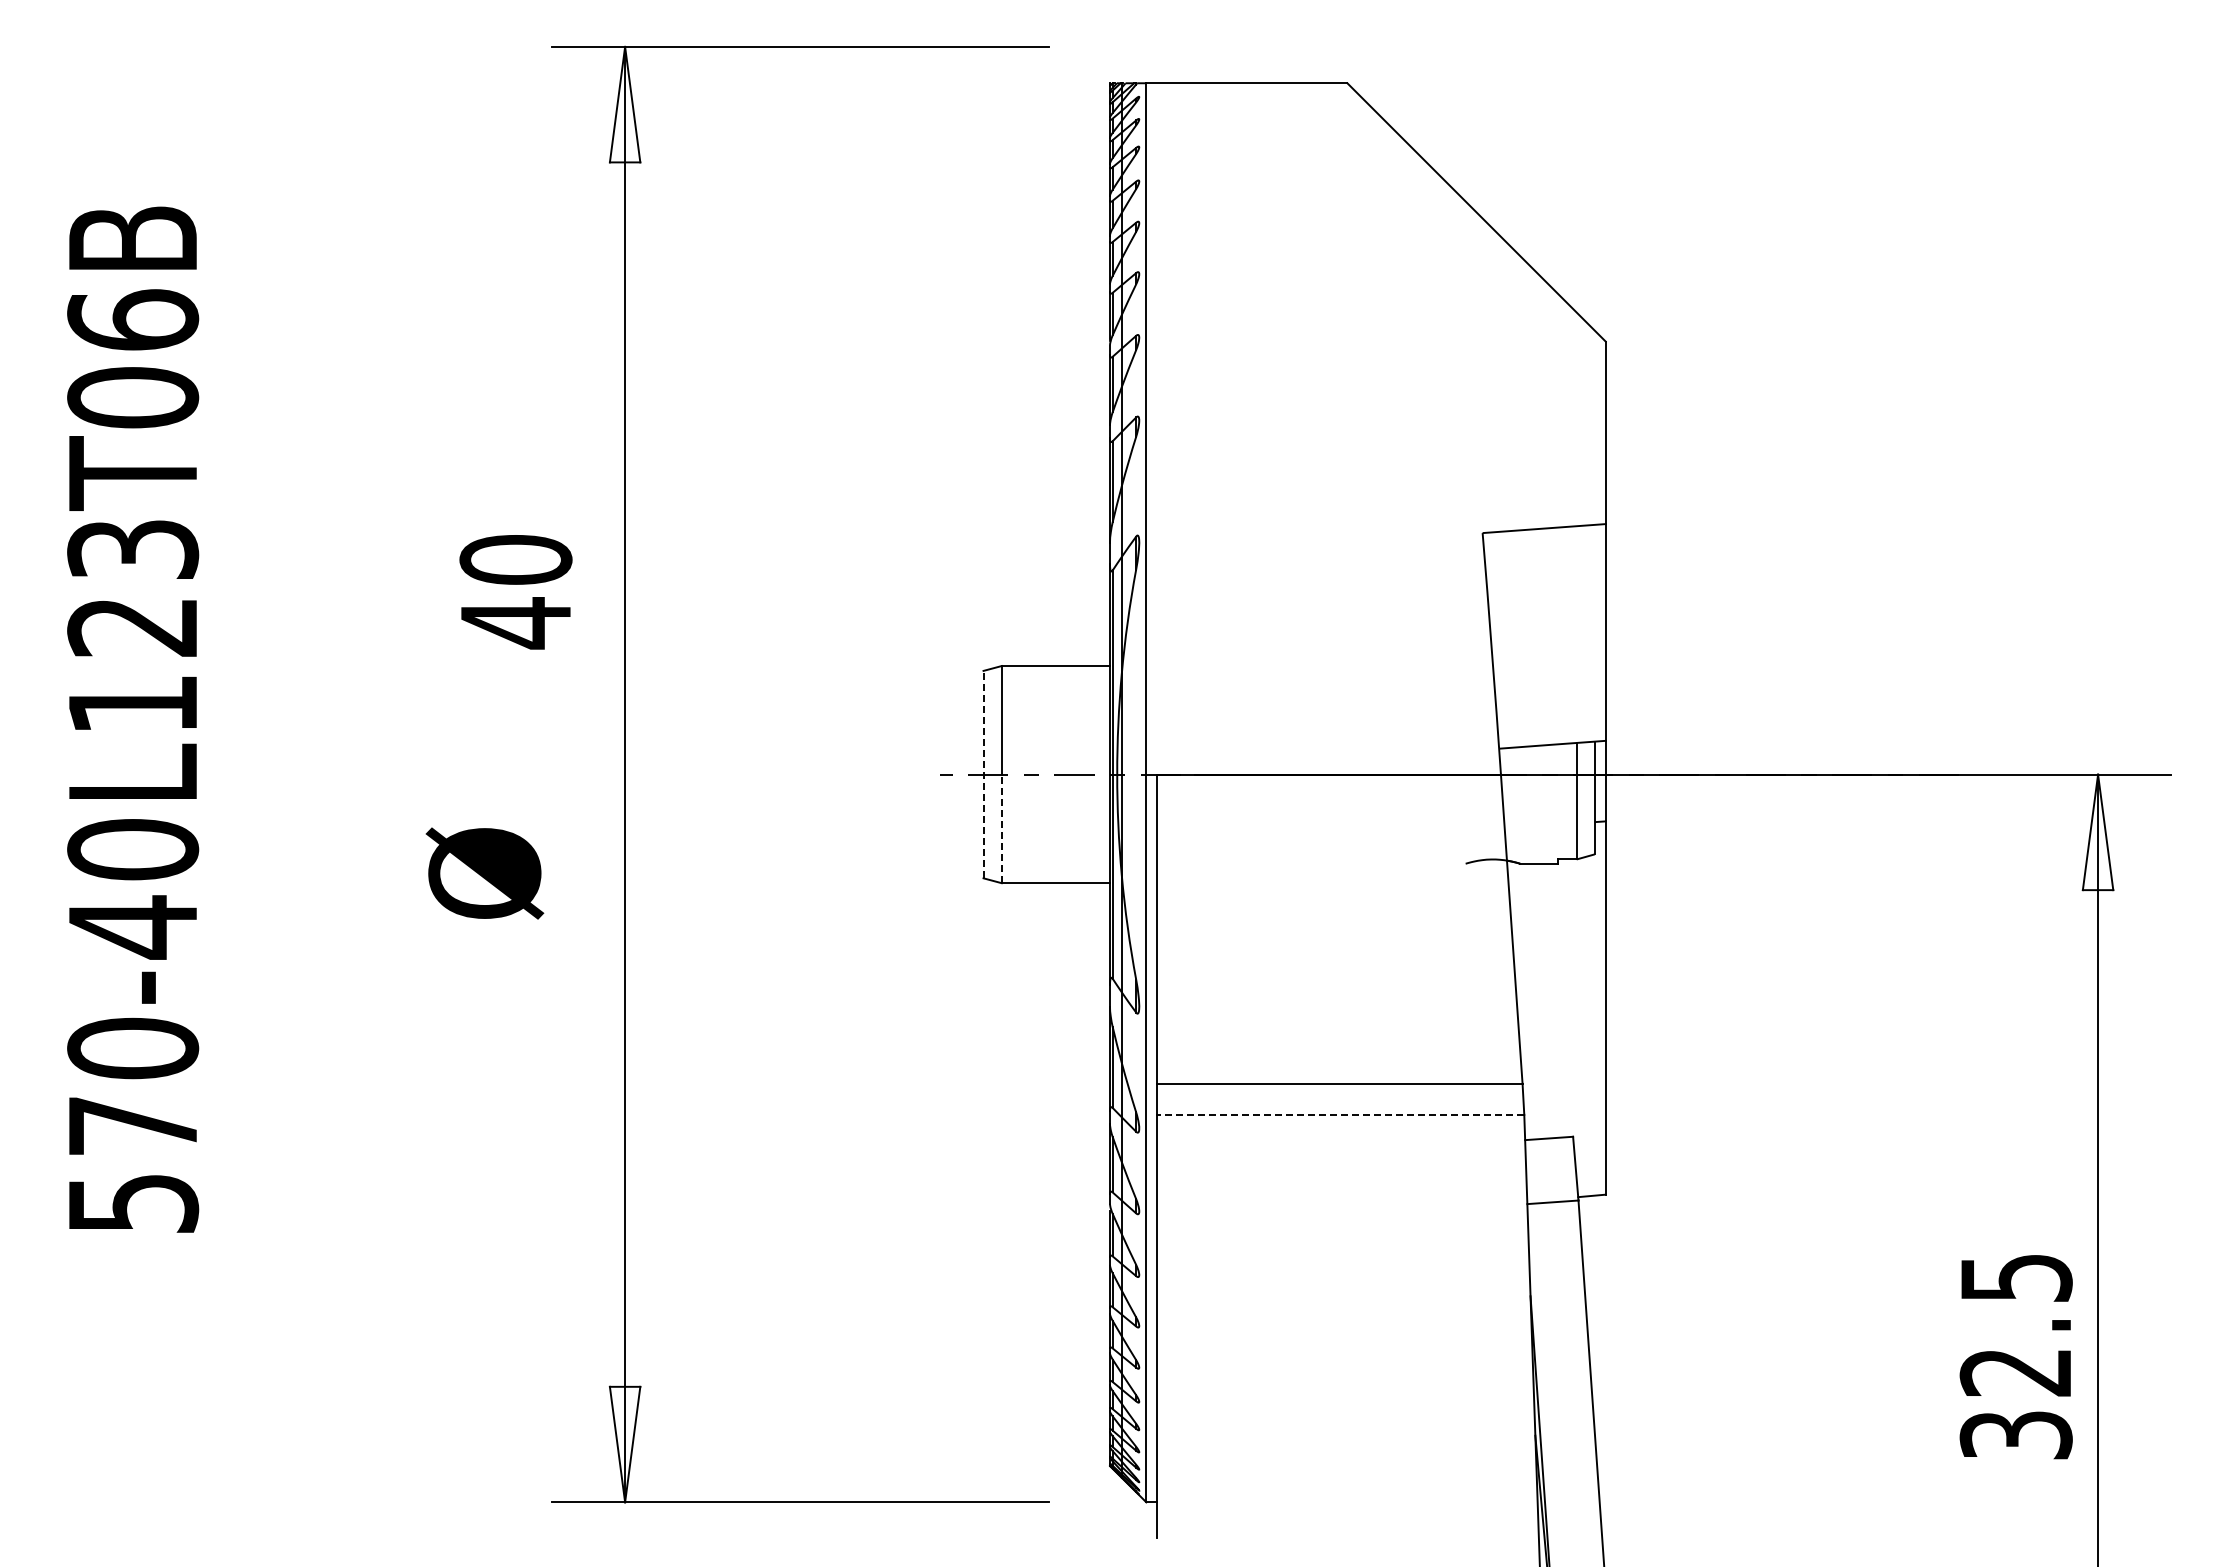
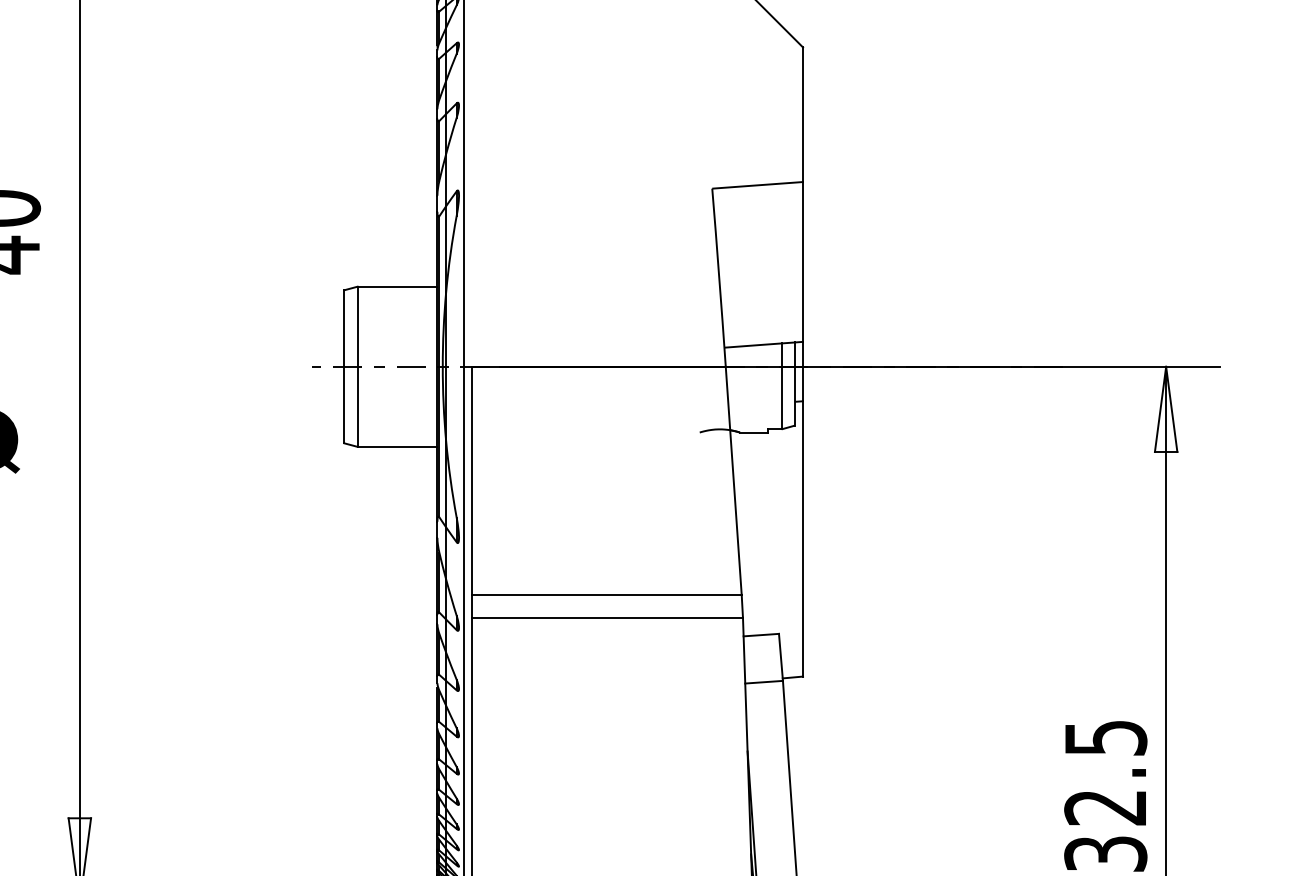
line: (983, 774) -> (344, 366), dashed -> solid
line: (1001, 828) -> (357, 406), dashed -> solid
line: (1340, 1114) -> (607, 617), dashed -> solid

